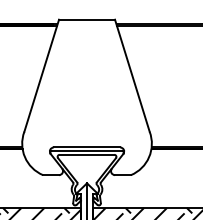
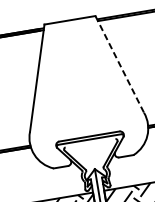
line: (132, 75) -> (119, 64), solid -> dashed
line: (86, 154) -> (90, 143), removed

